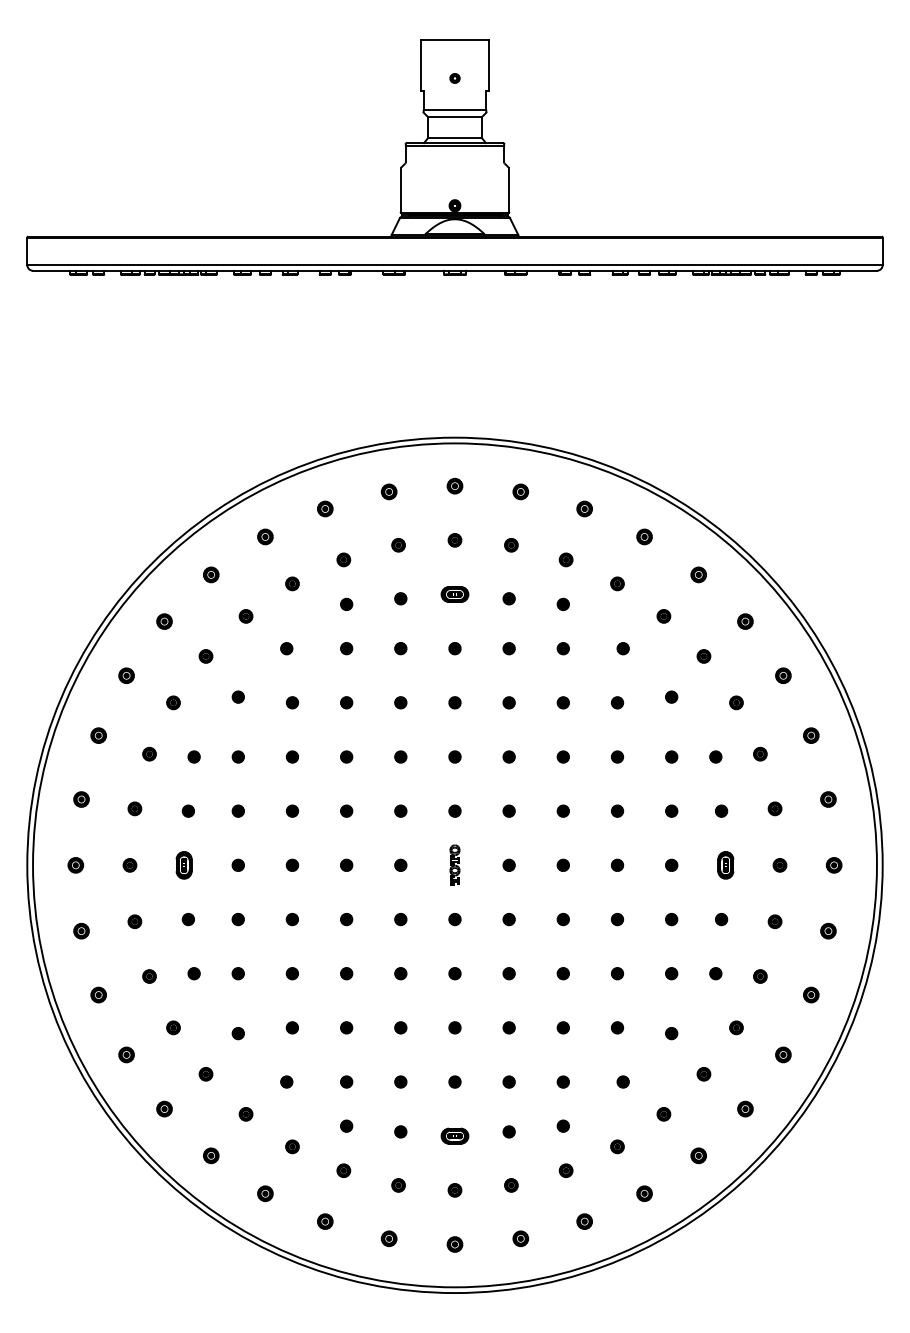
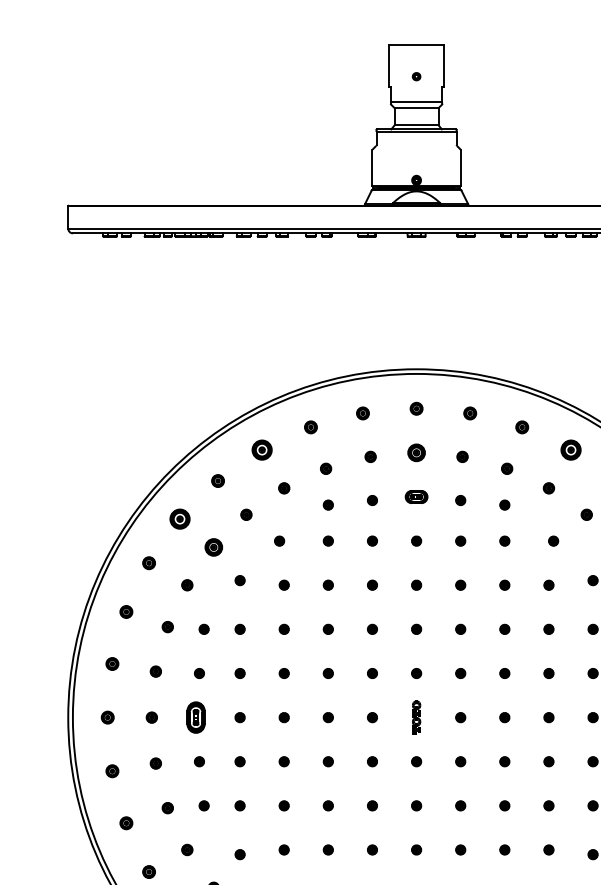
part: (265, 536) -> (262, 449), size x1.6
part: (644, 536) -> (570, 449), size x1.6
part: (454, 540) -> (416, 453), size x1.6
part: (164, 621) -> (179, 519), size x1.6
part: (205, 656) -> (213, 547), size x1.6
part: (183, 865) -> (195, 717), size x1.4

